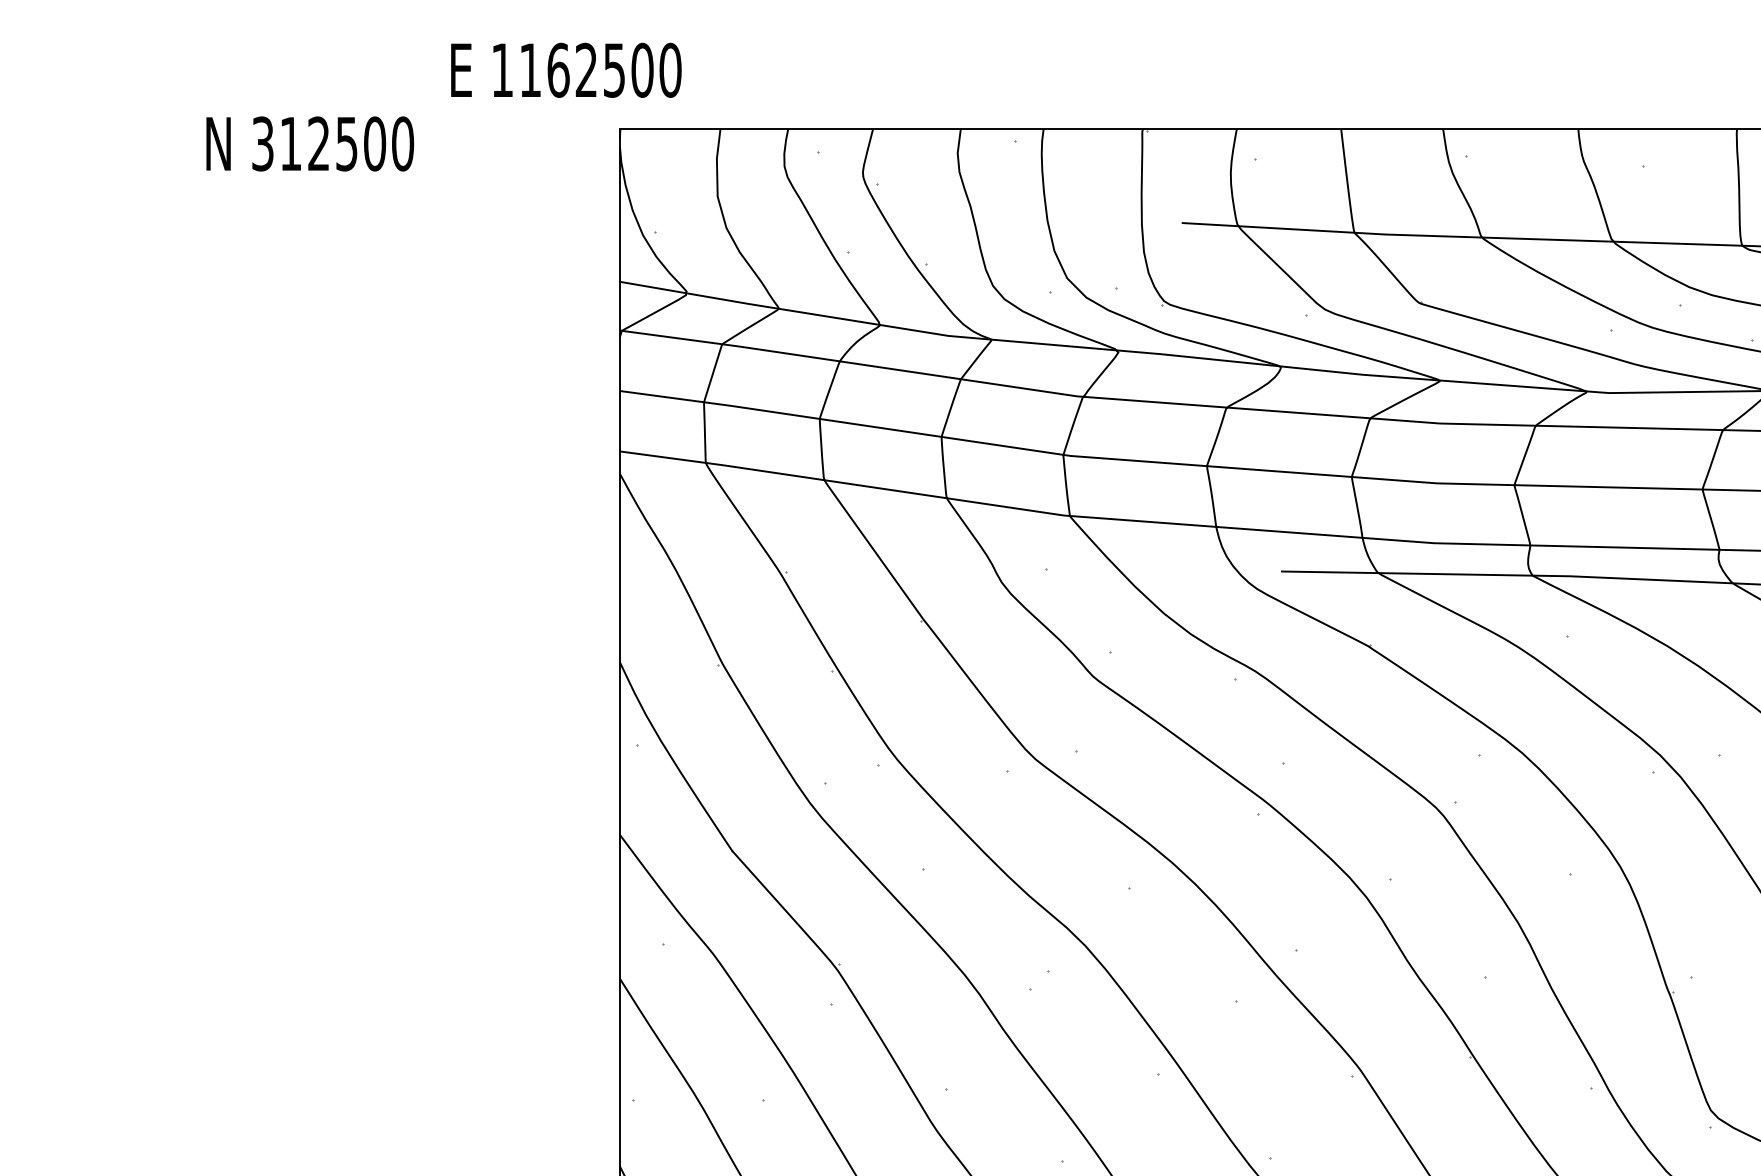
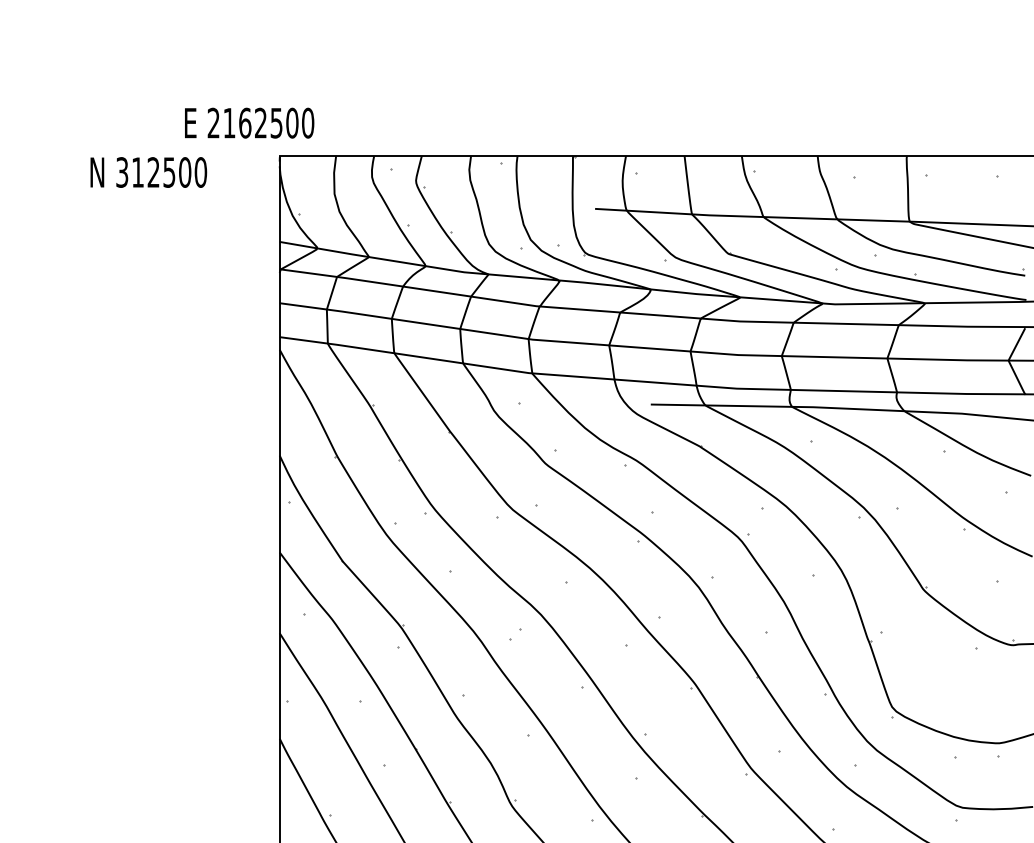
text: (502, 69) -> (213, 122), 1162500 -> 2162500
text: (309, 143) -> (148, 172), moved

